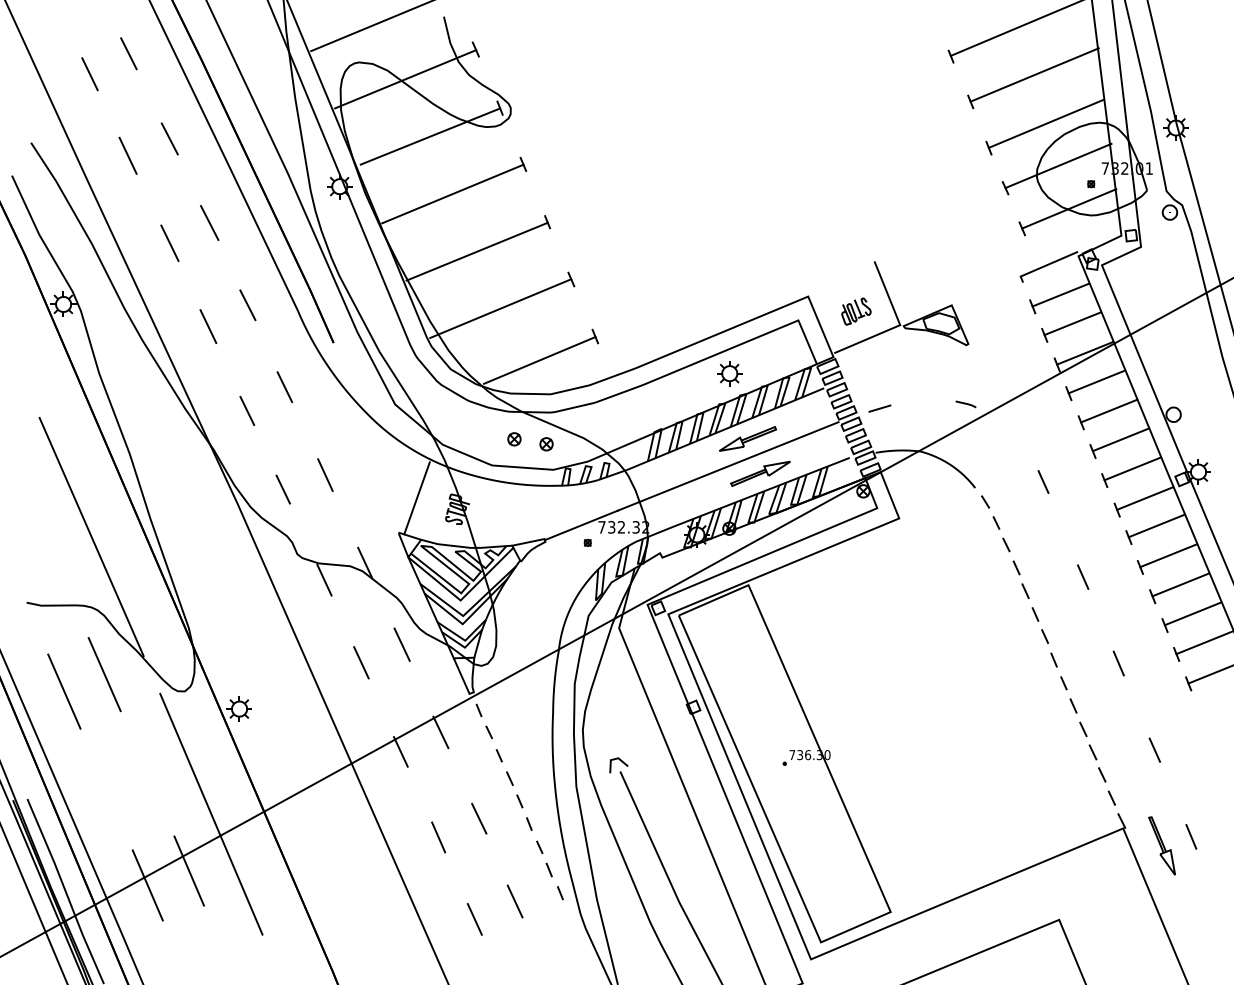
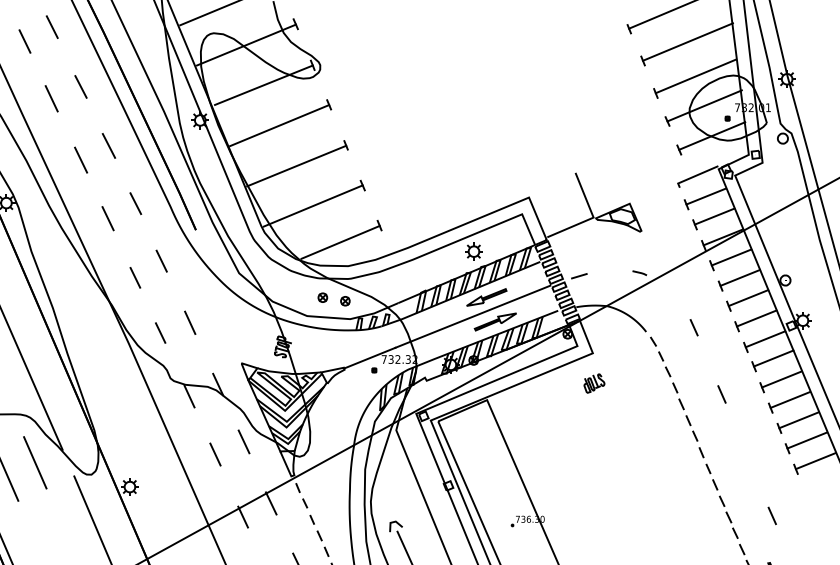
part: (856, 311) -> (594, 383), moved
line: (416, 498) -> (254, 339), removed
line: (1118, 663) -> (746, 455), removed

